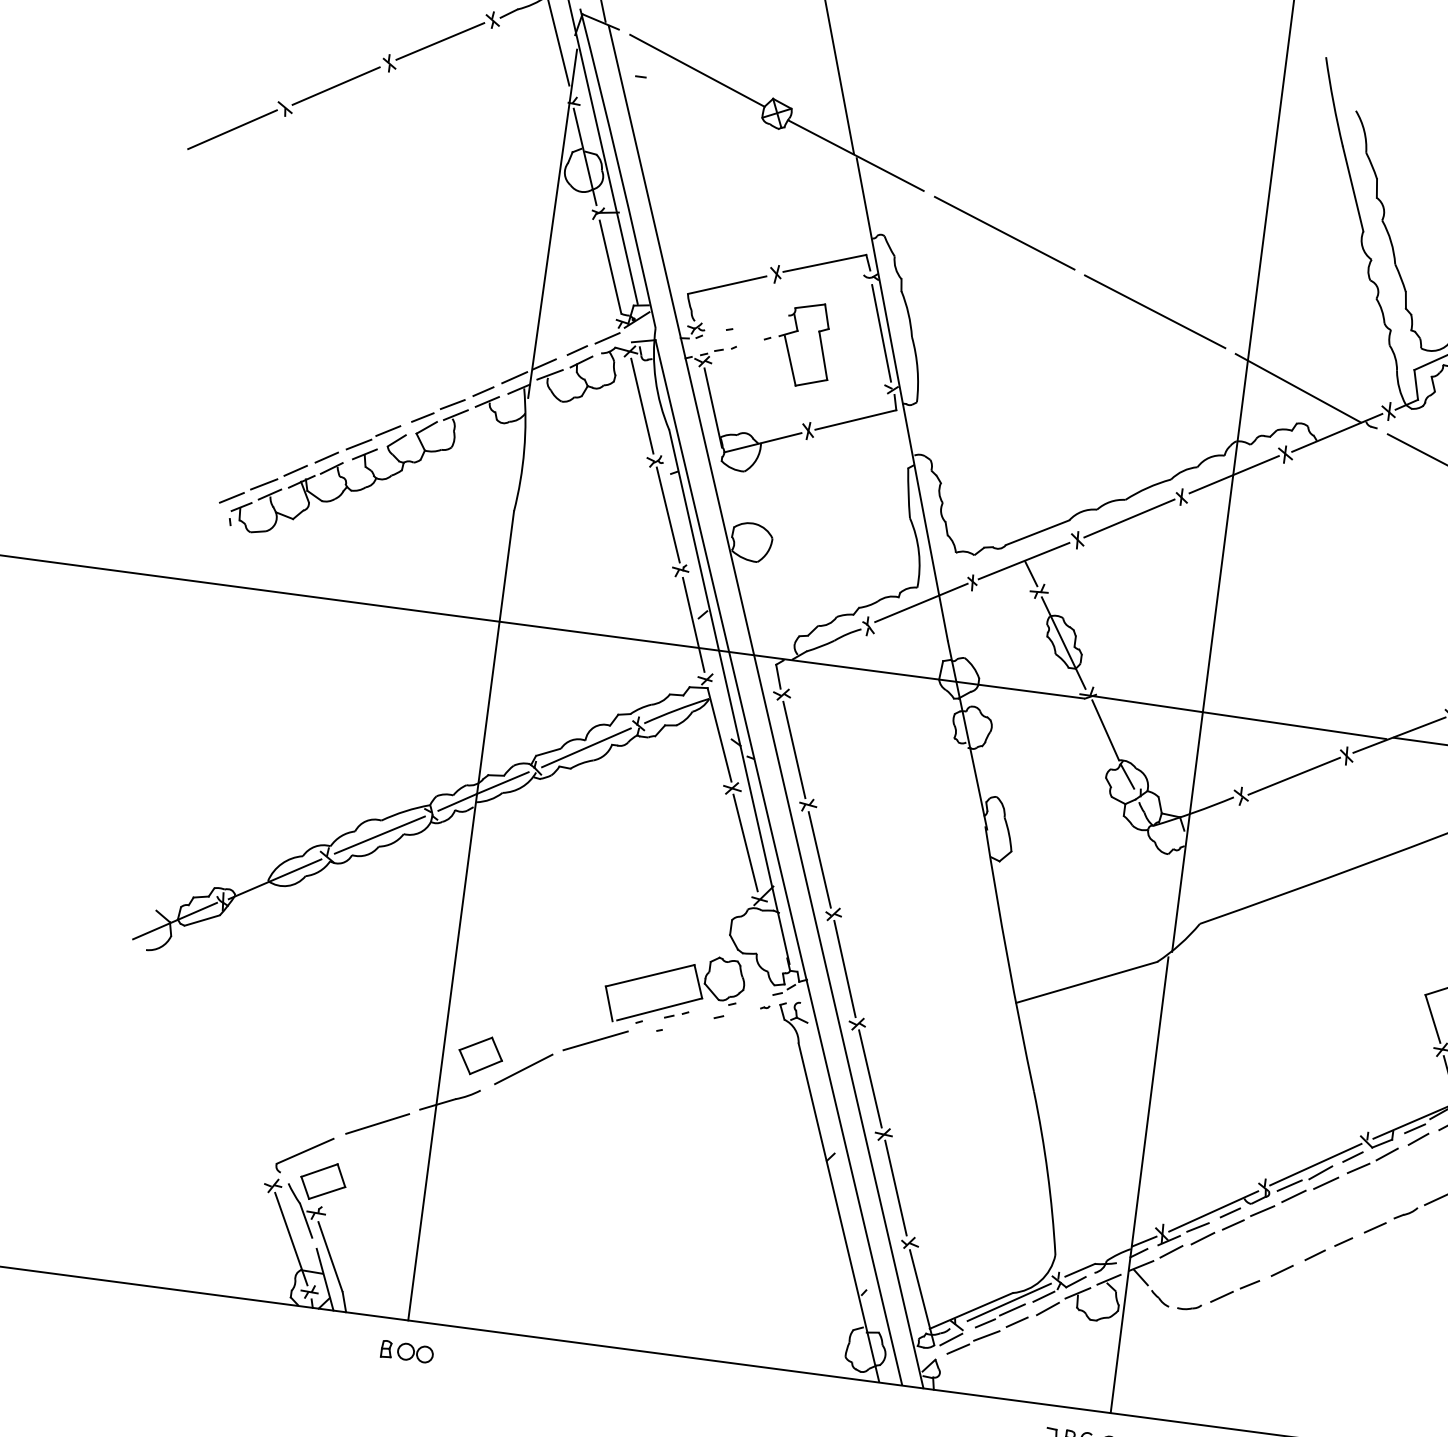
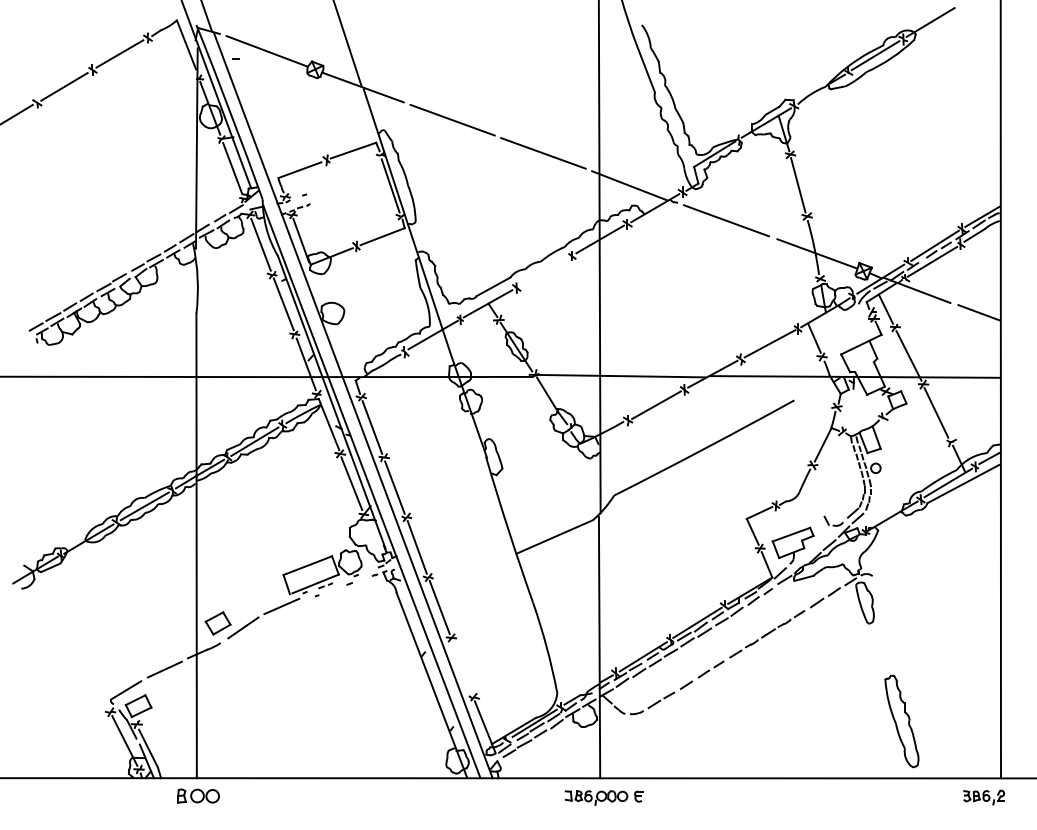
part: (798, 342) -> (344, 197), removed
line: (1129, 517) -> (544, 271), removed
line: (894, 1188) -> (461, 667), removed
part: (407, 1350) -> (198, 795), size x1.4

